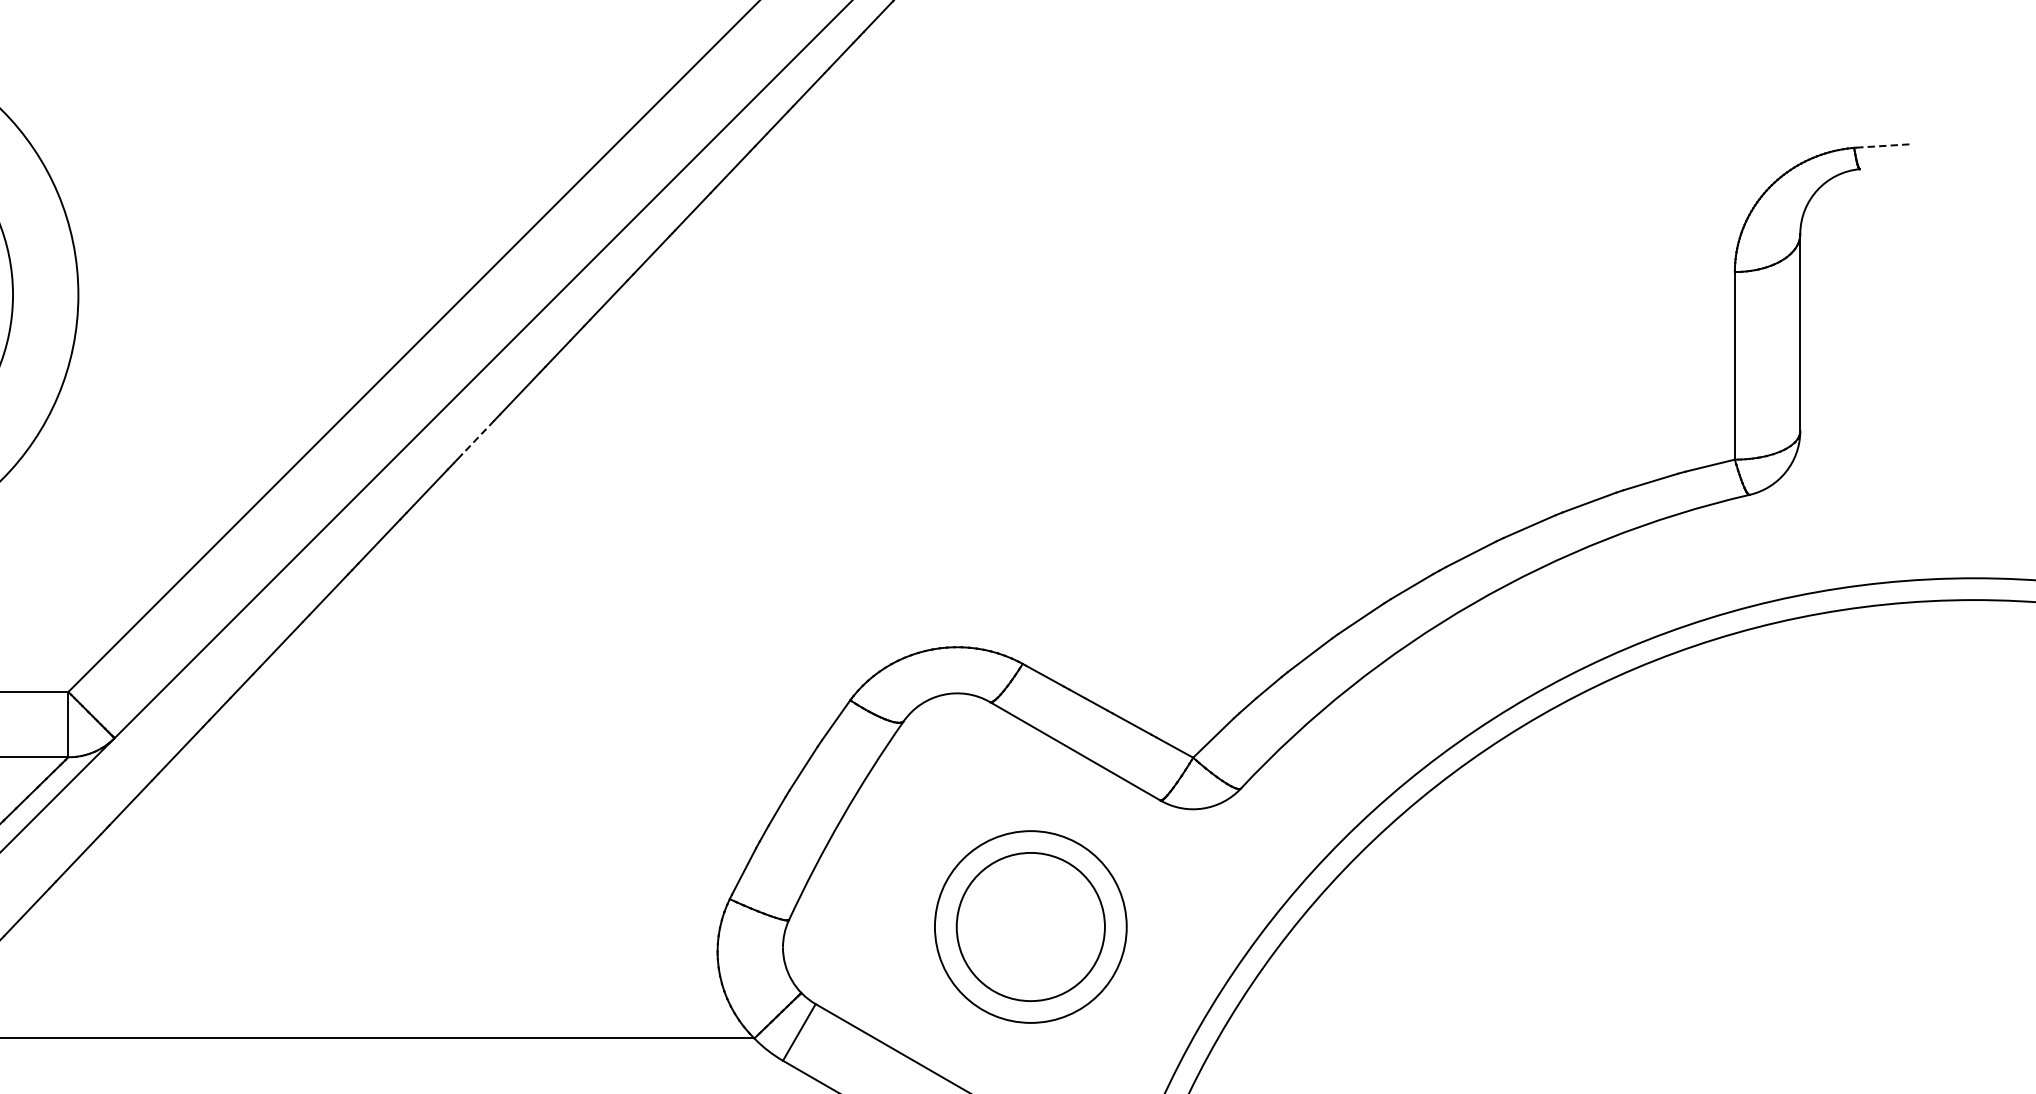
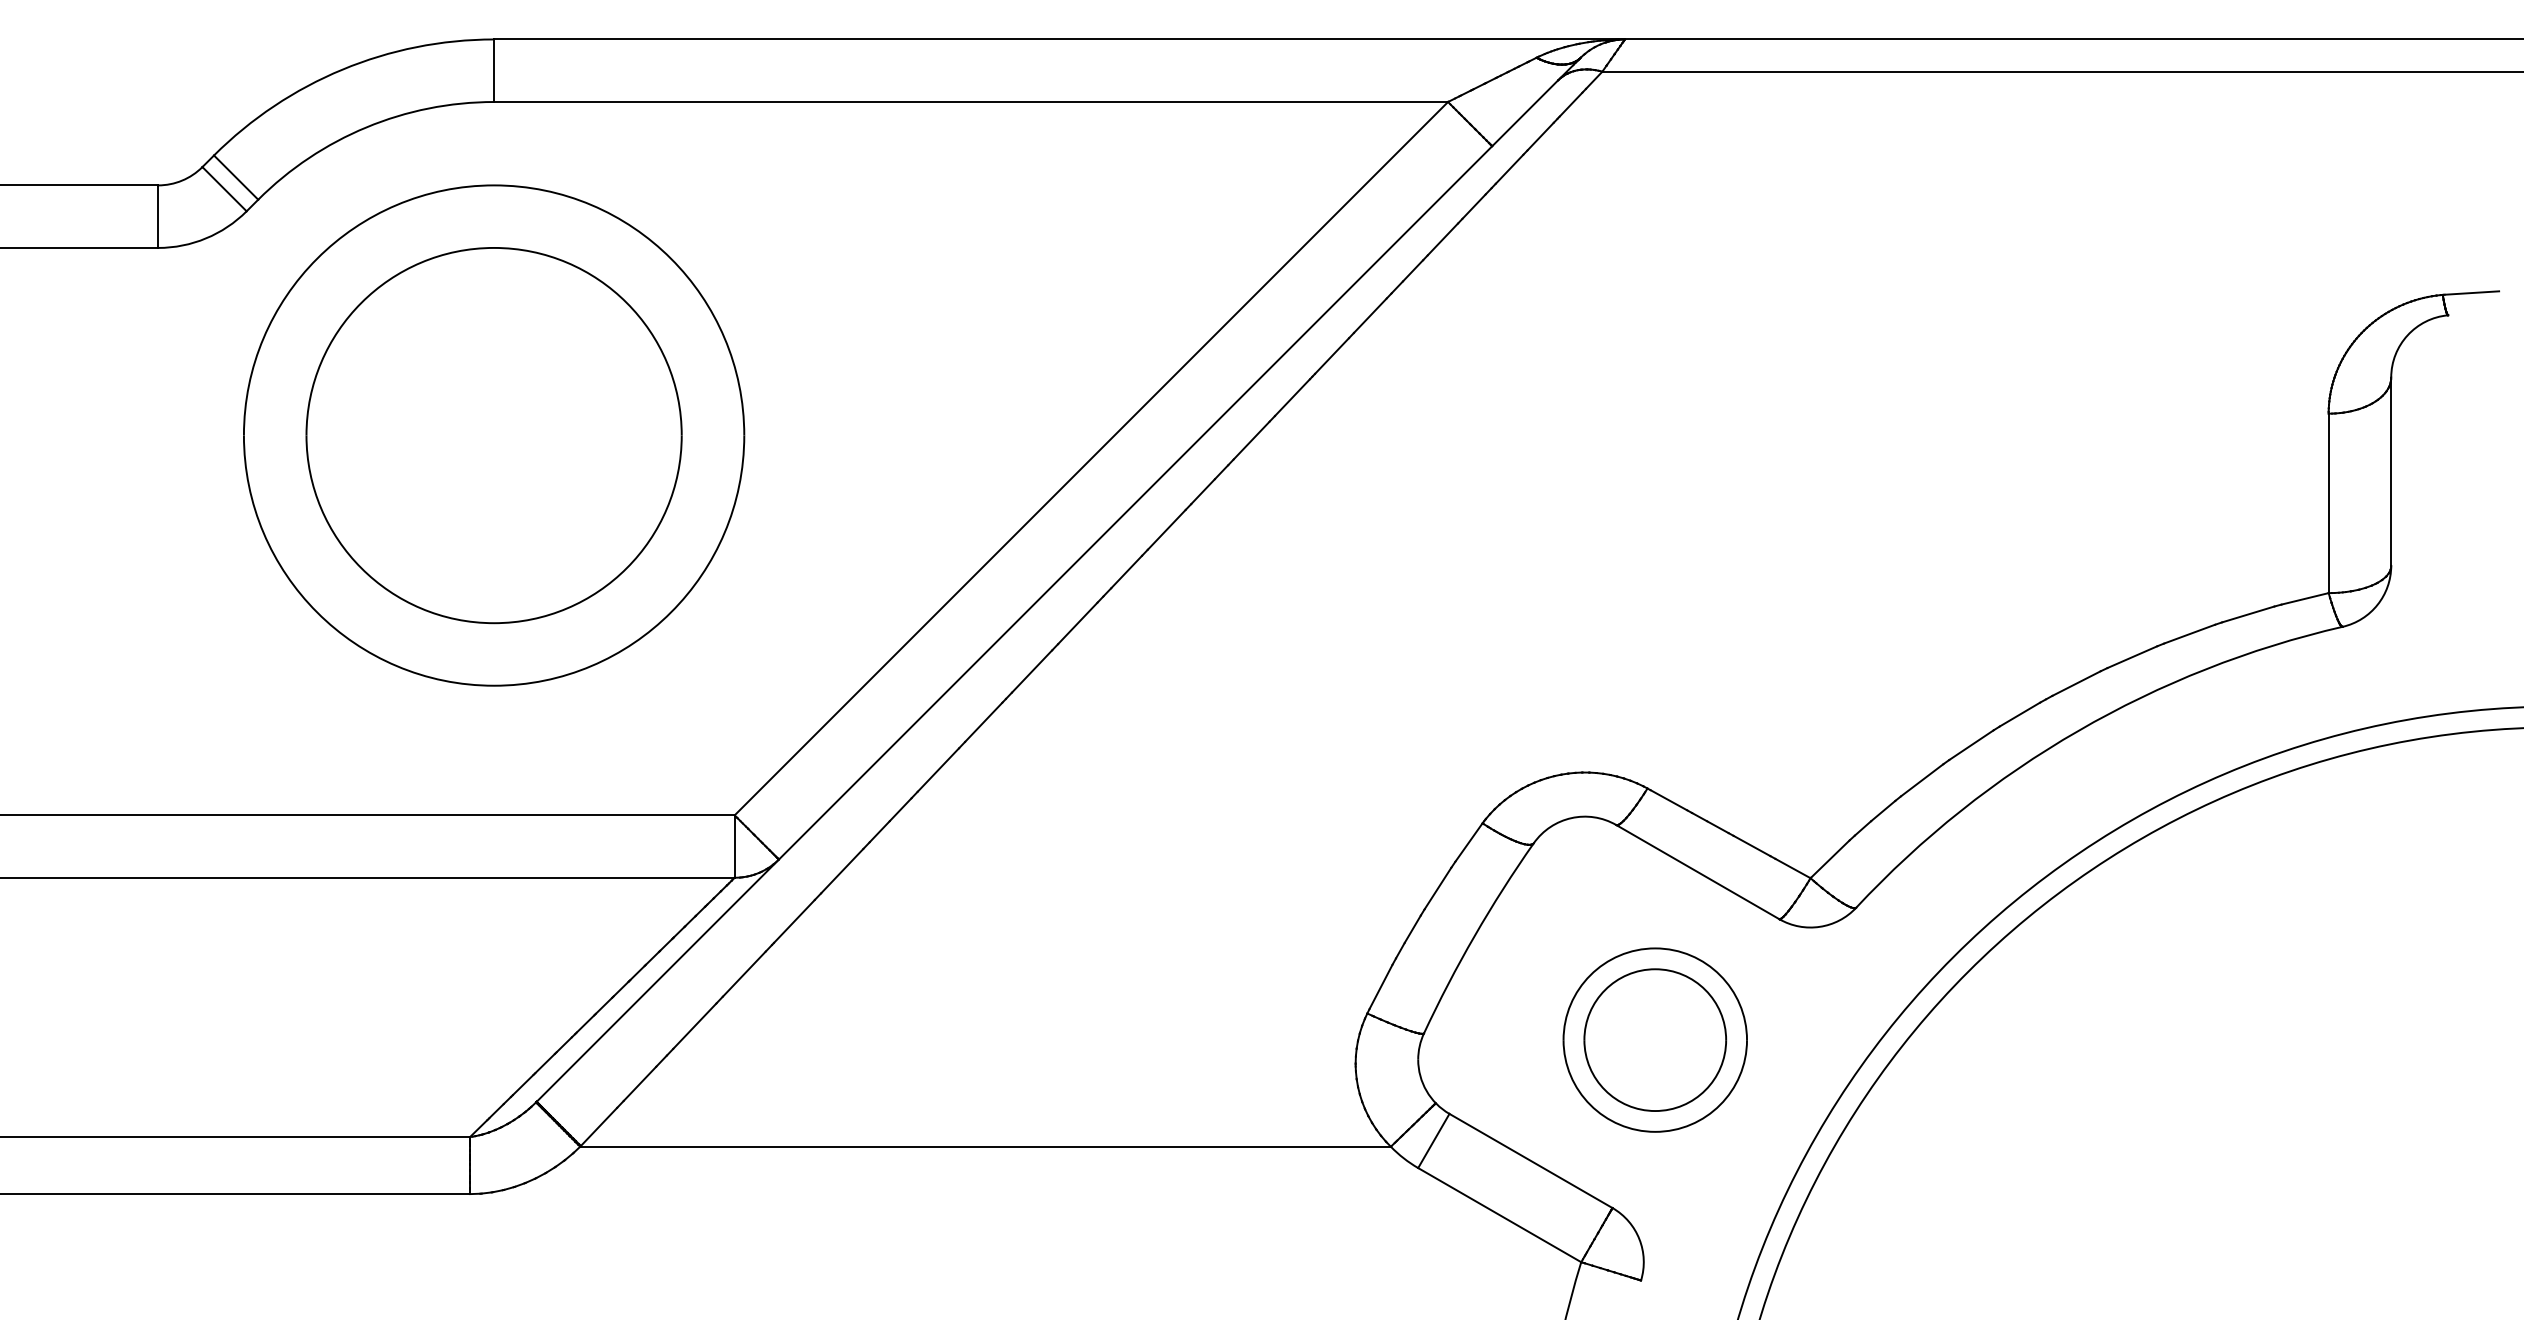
line: (1885, 146) -> (2472, 293), dashed -> solid
line: (478, 438) -> (1126, 572), dashed -> solid

